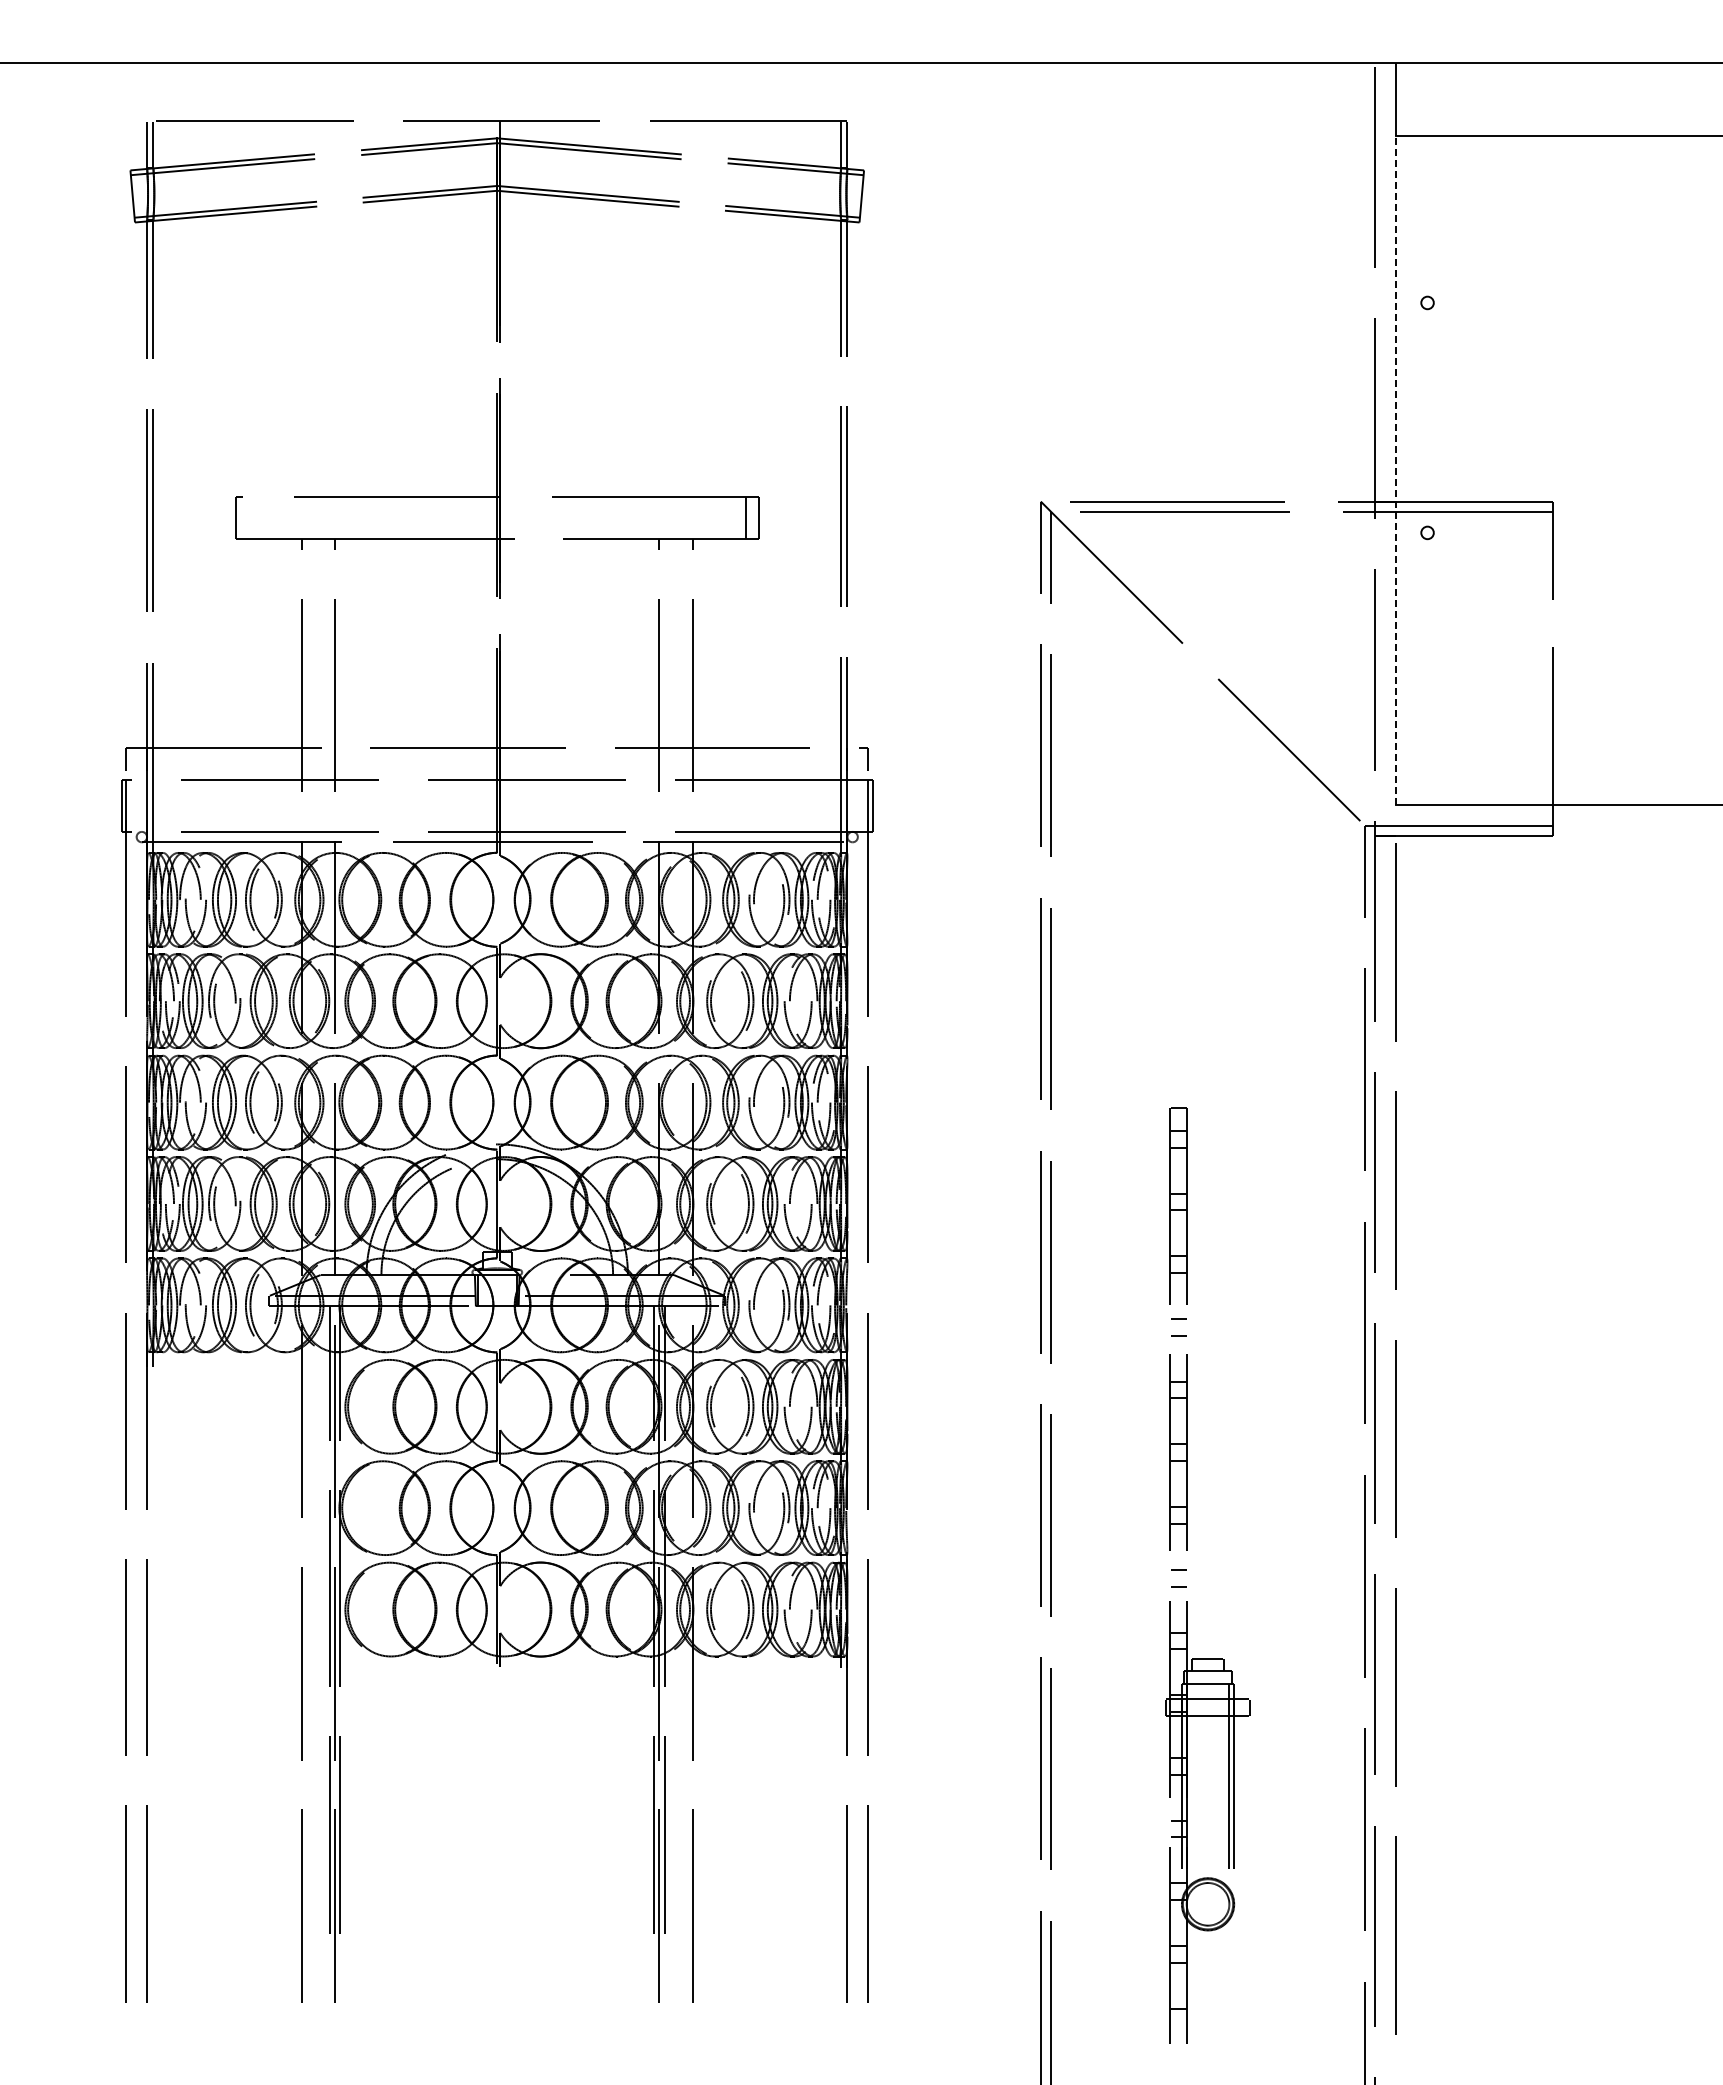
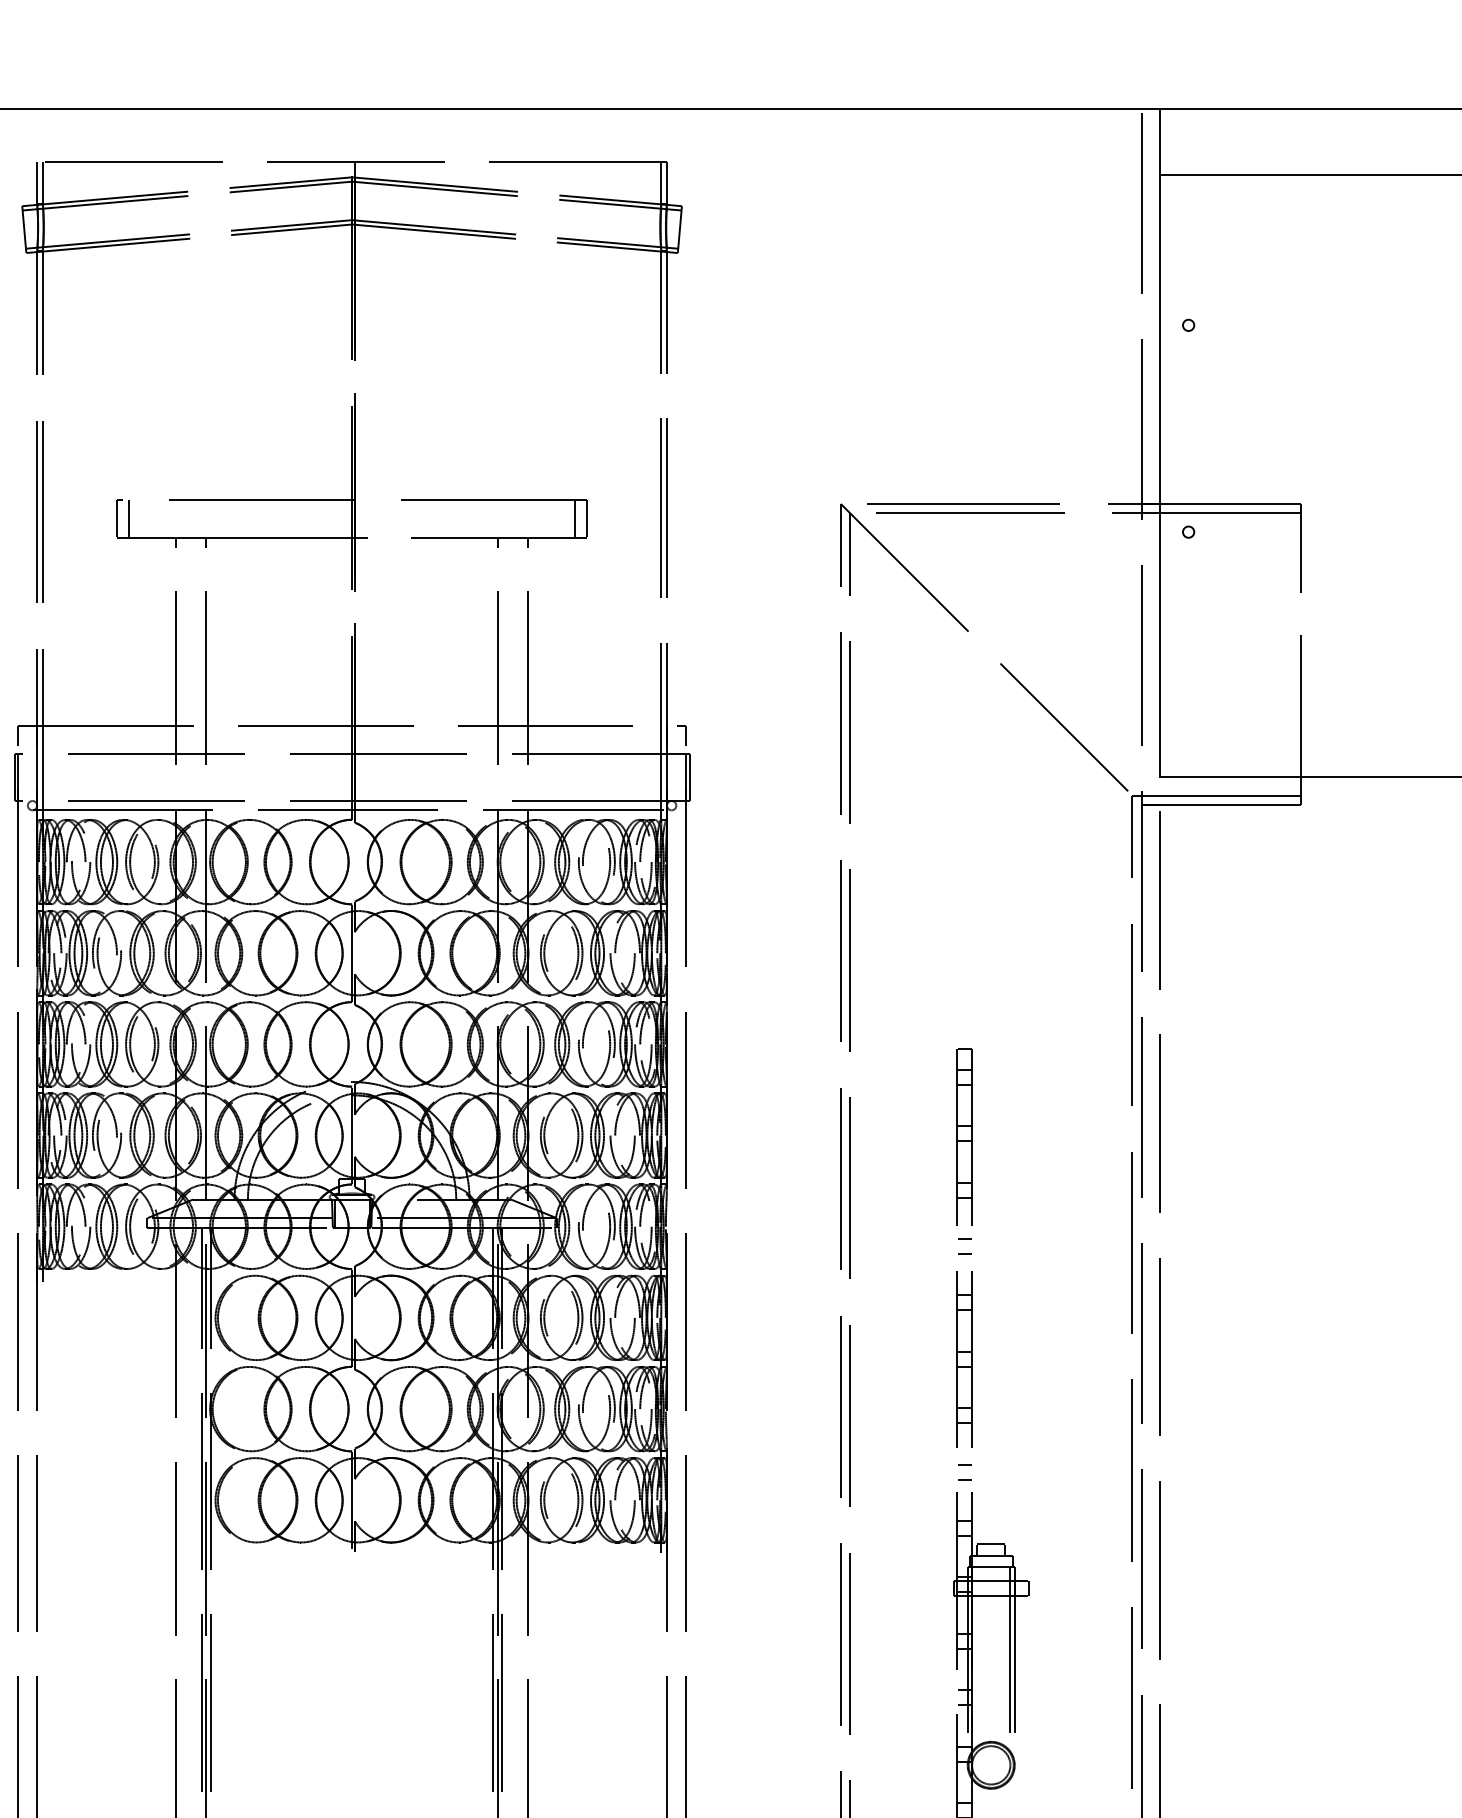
line: (1396, 469) -> (1160, 475), dashed -> solid
line: (248, 518) -> (128, 519), added

